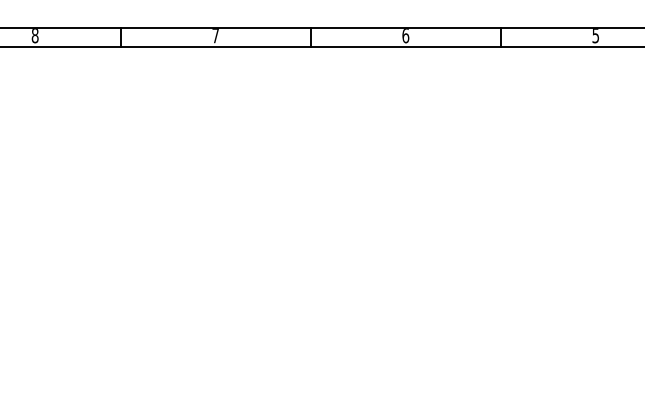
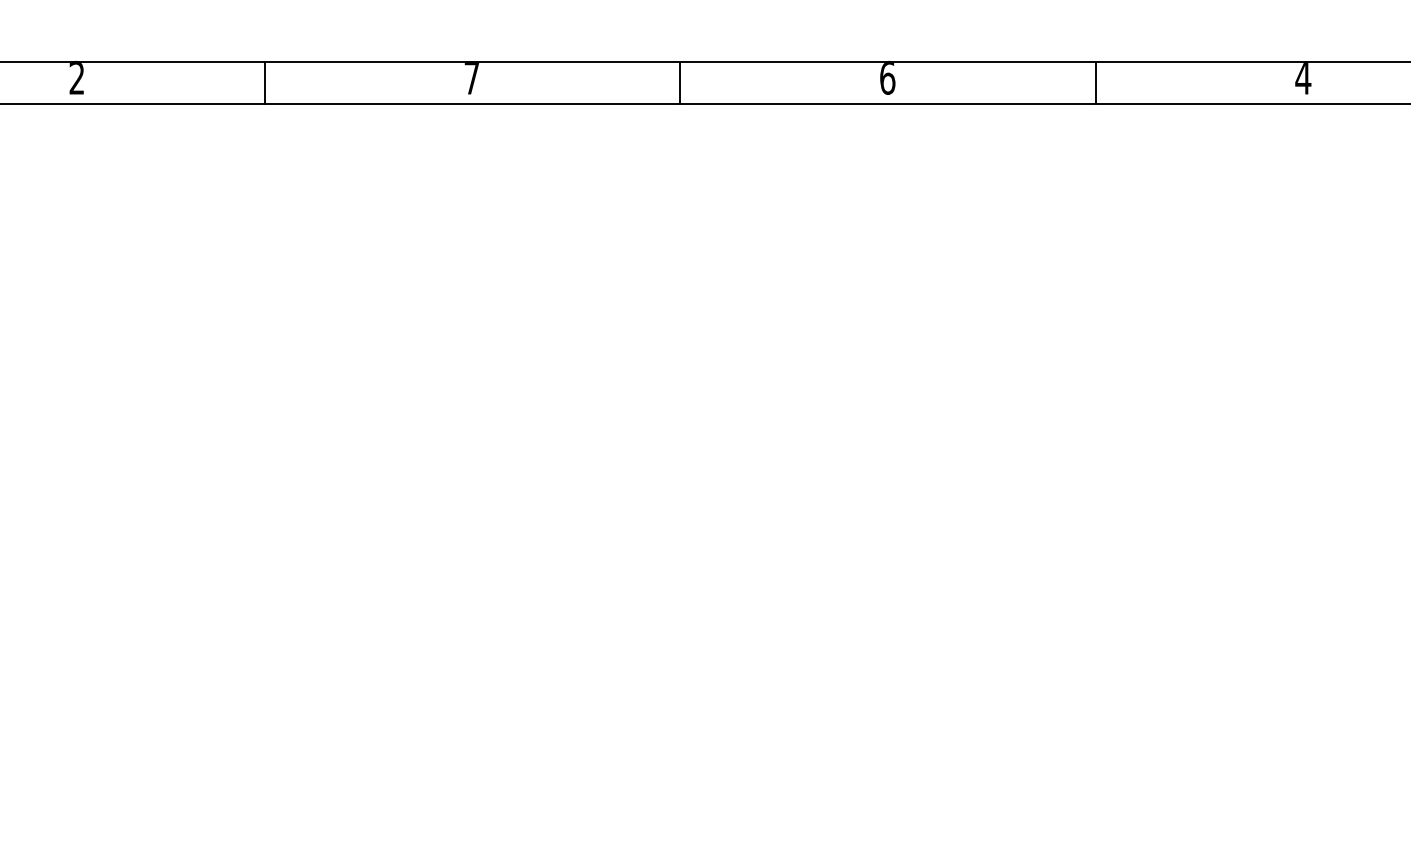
text: (34, 36) -> (75, 79), 8 -> 2
text: (595, 36) -> (1302, 79), 5 -> 4

